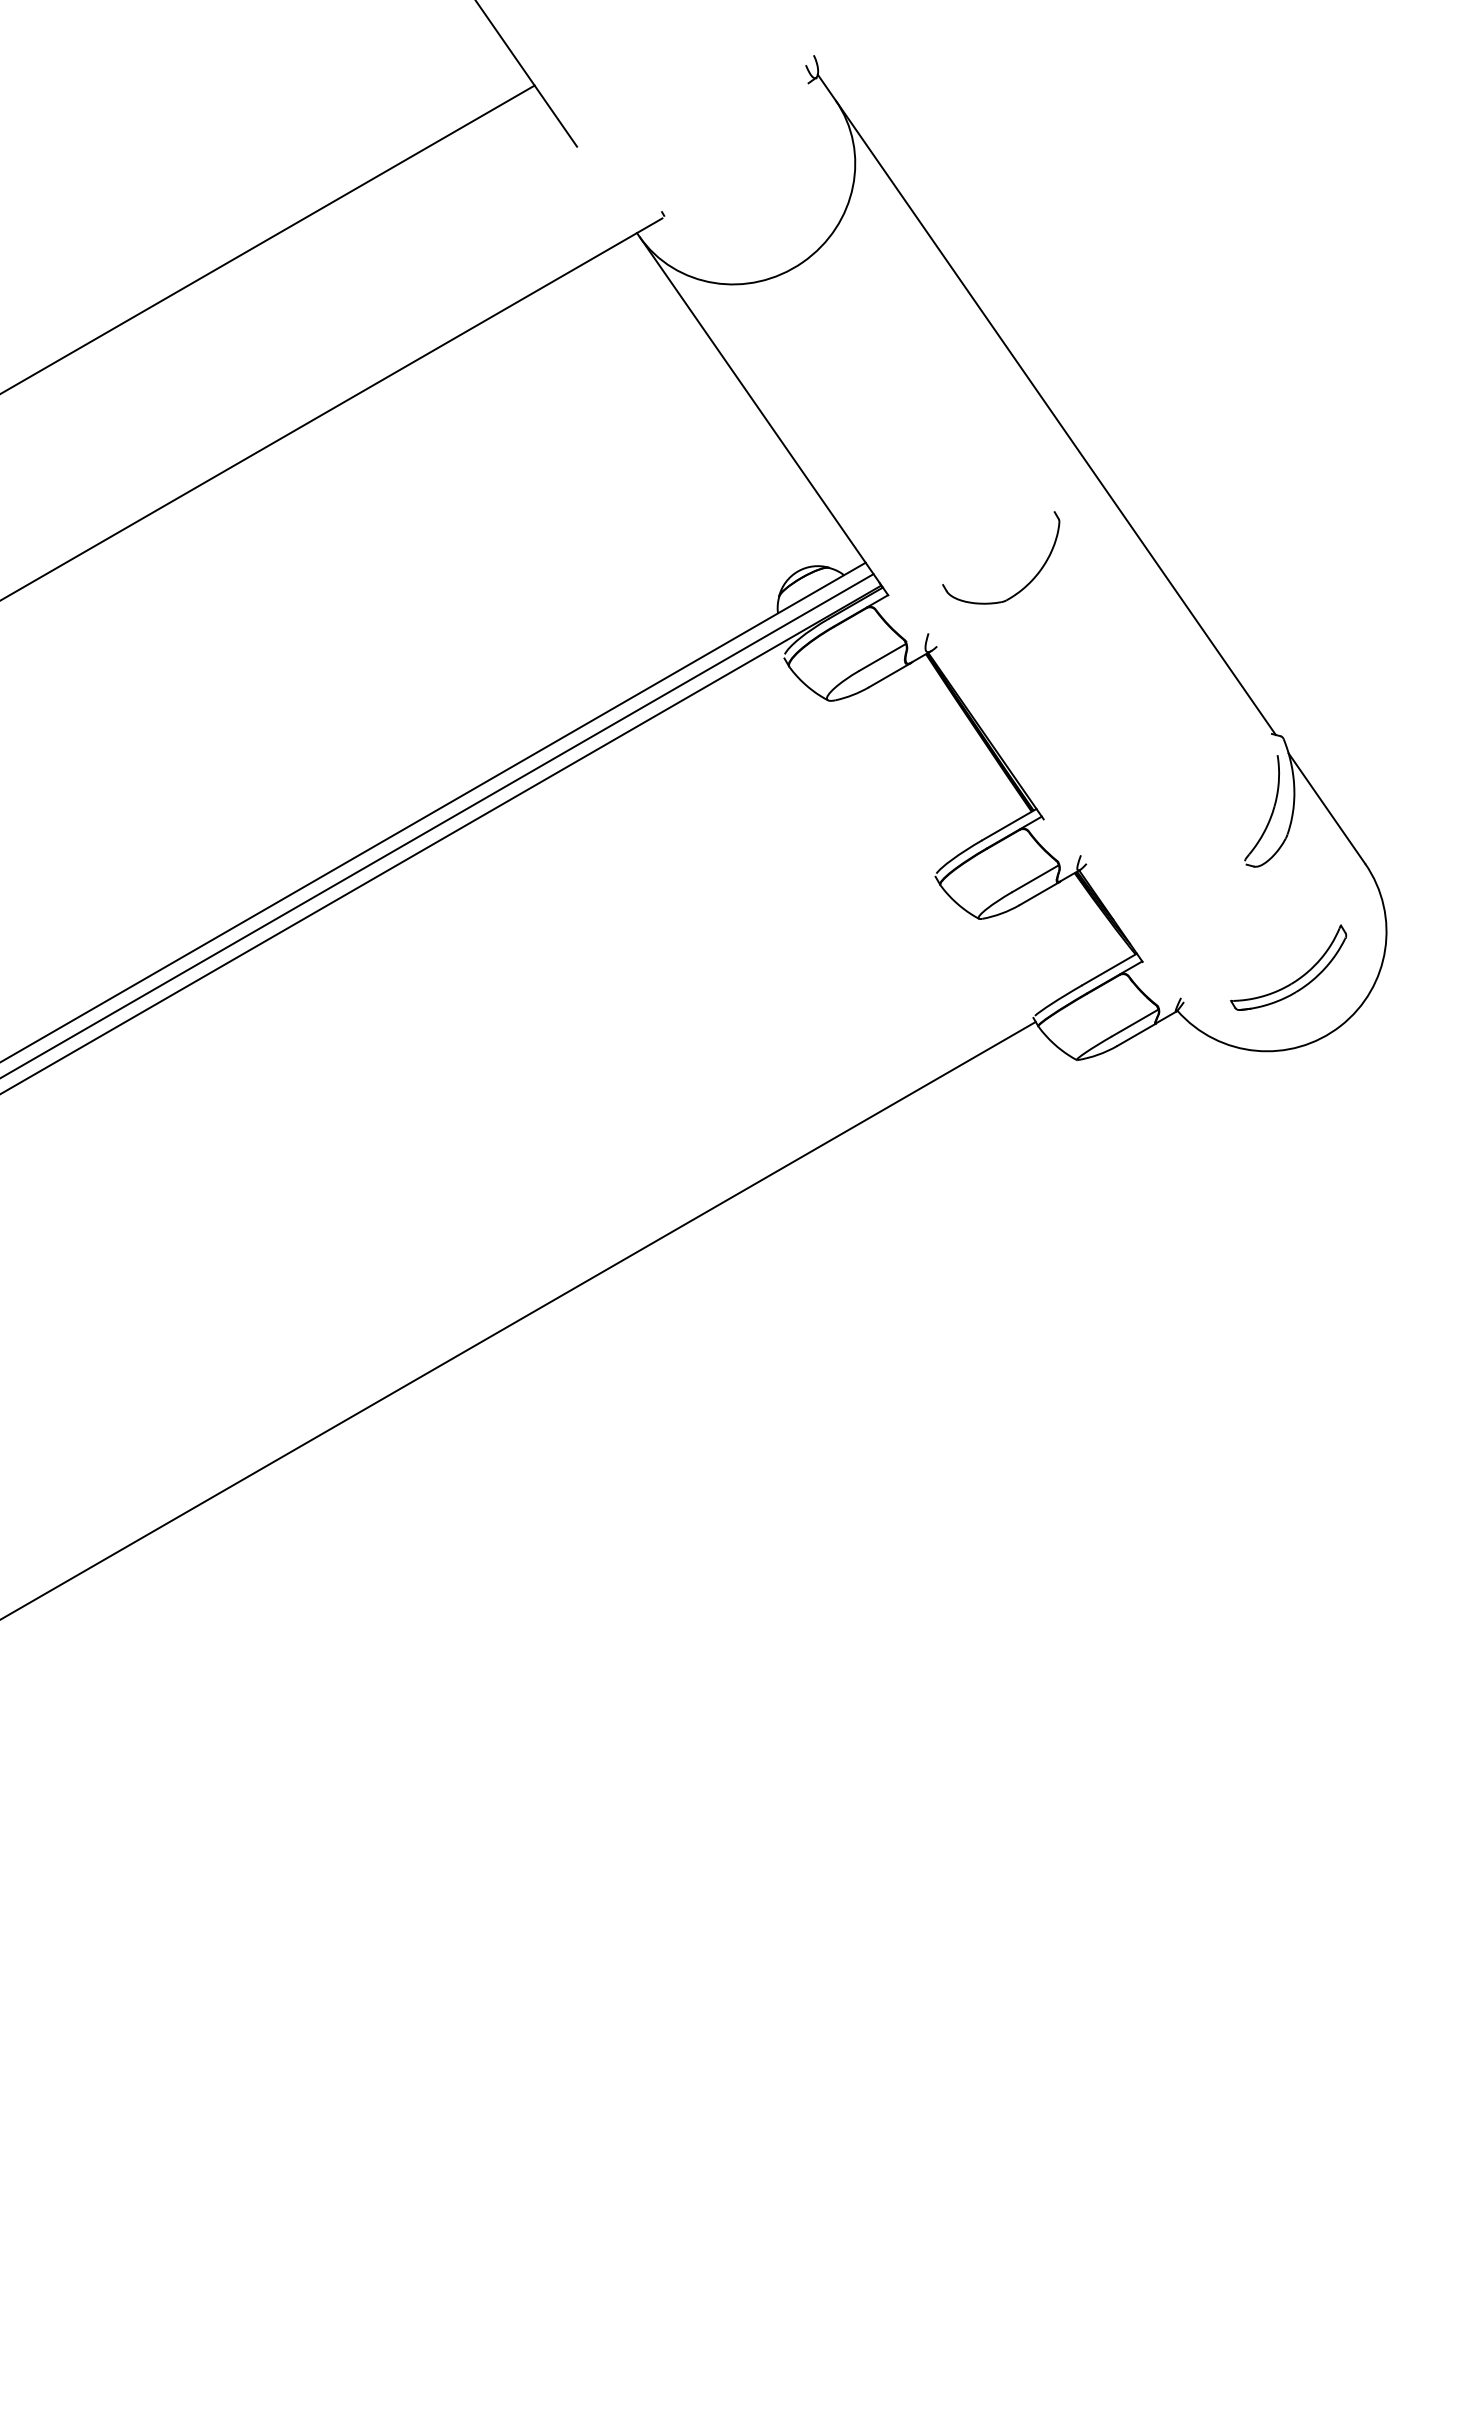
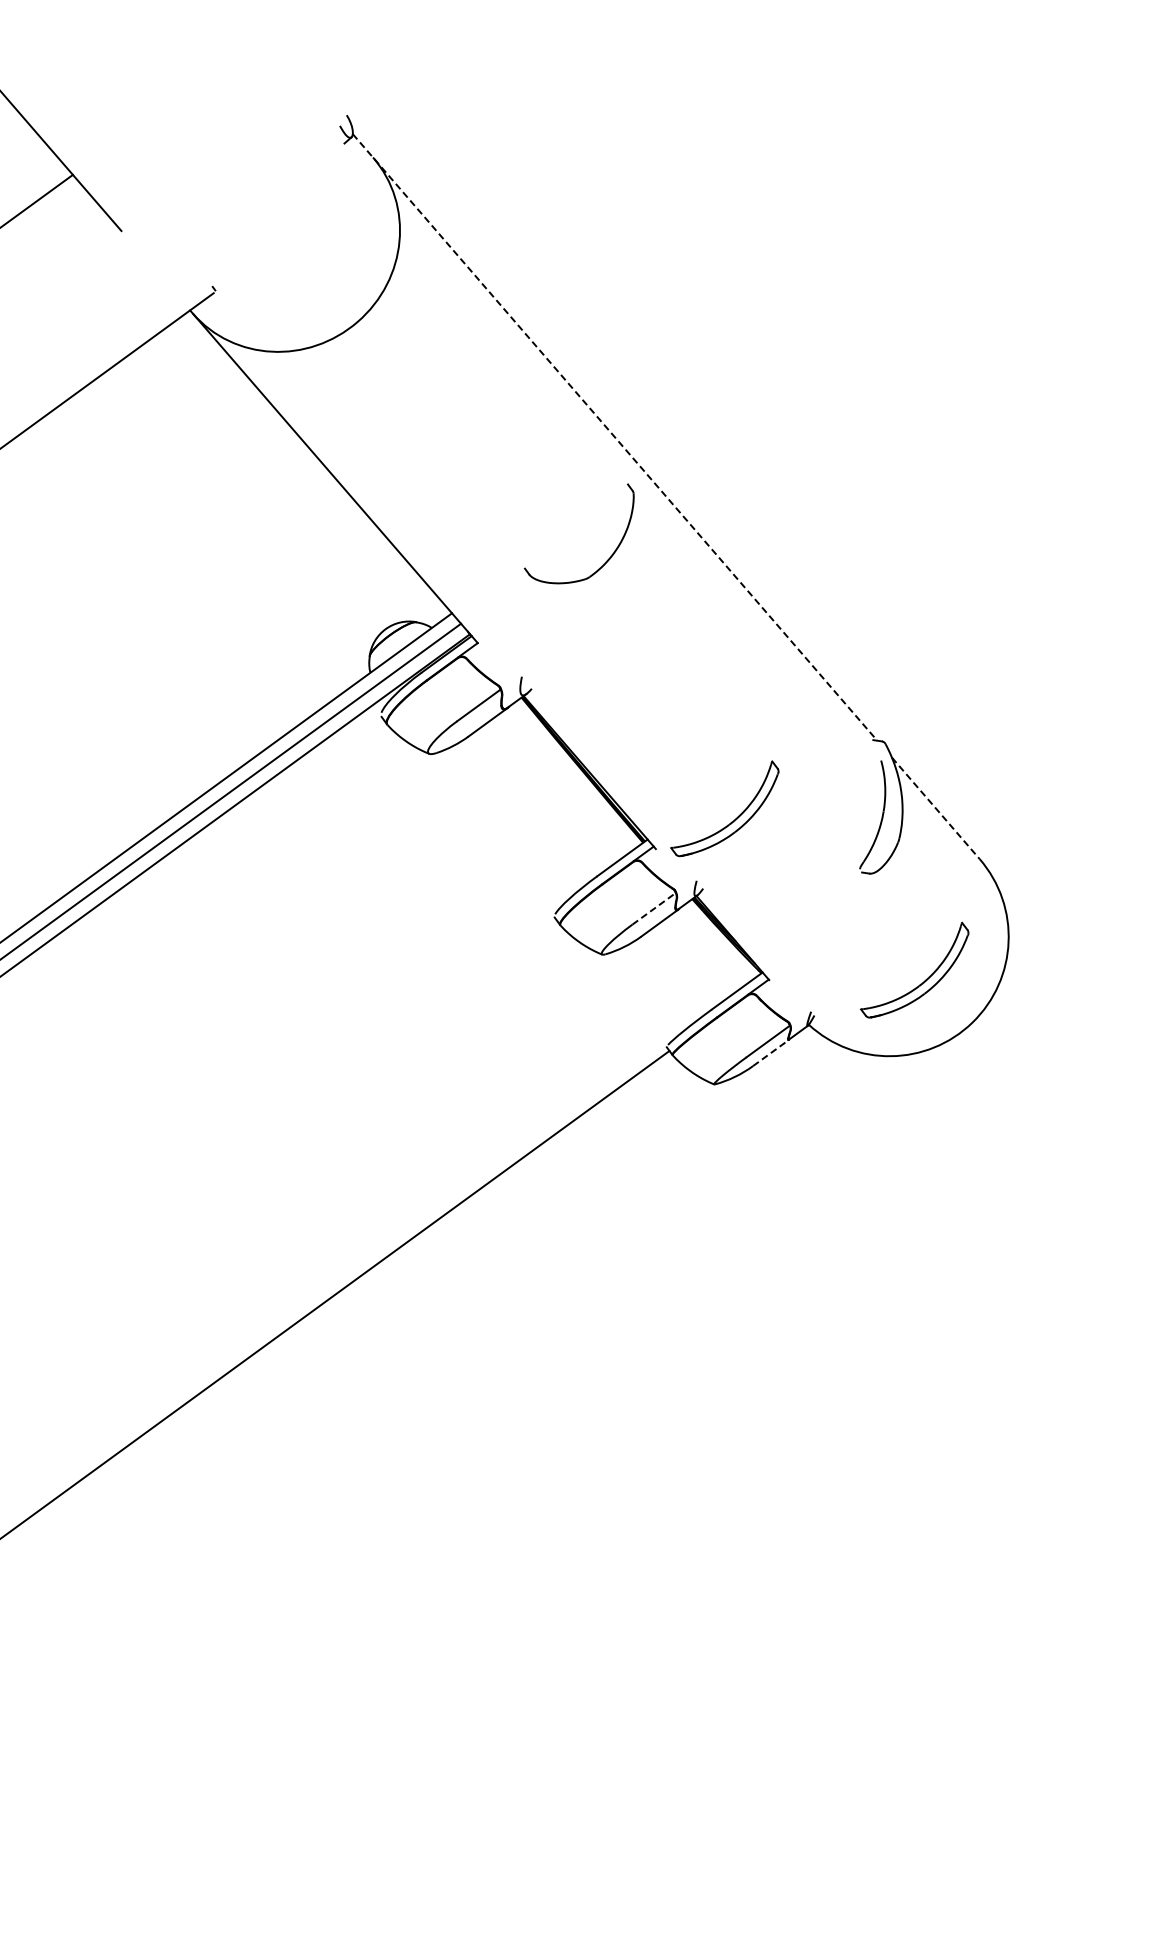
line: (1046, 404) -> (614, 437), solid -> dashed
part: (1027, 583) -> (608, 558), moved
part: (1125, 797) -> (734, 818), added
line: (1327, 809) -> (936, 809), solid -> dashed
line: (1035, 878) -> (654, 908), solid -> dashed
line: (1136, 1034) -> (770, 1052), solid -> dashed

